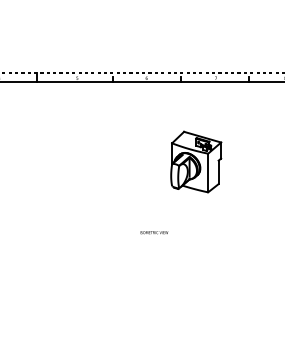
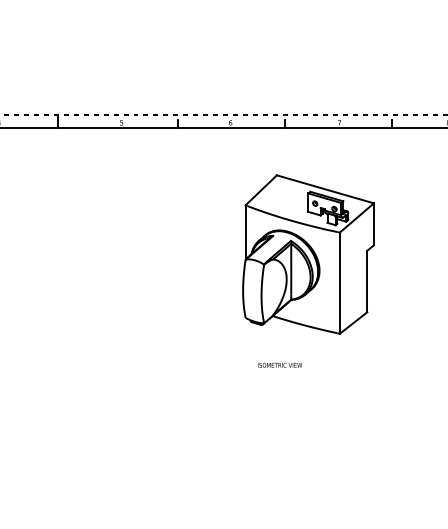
part: (195, 161) -> (307, 253), size x1.67
text: (154, 232) -> (280, 365), moved

